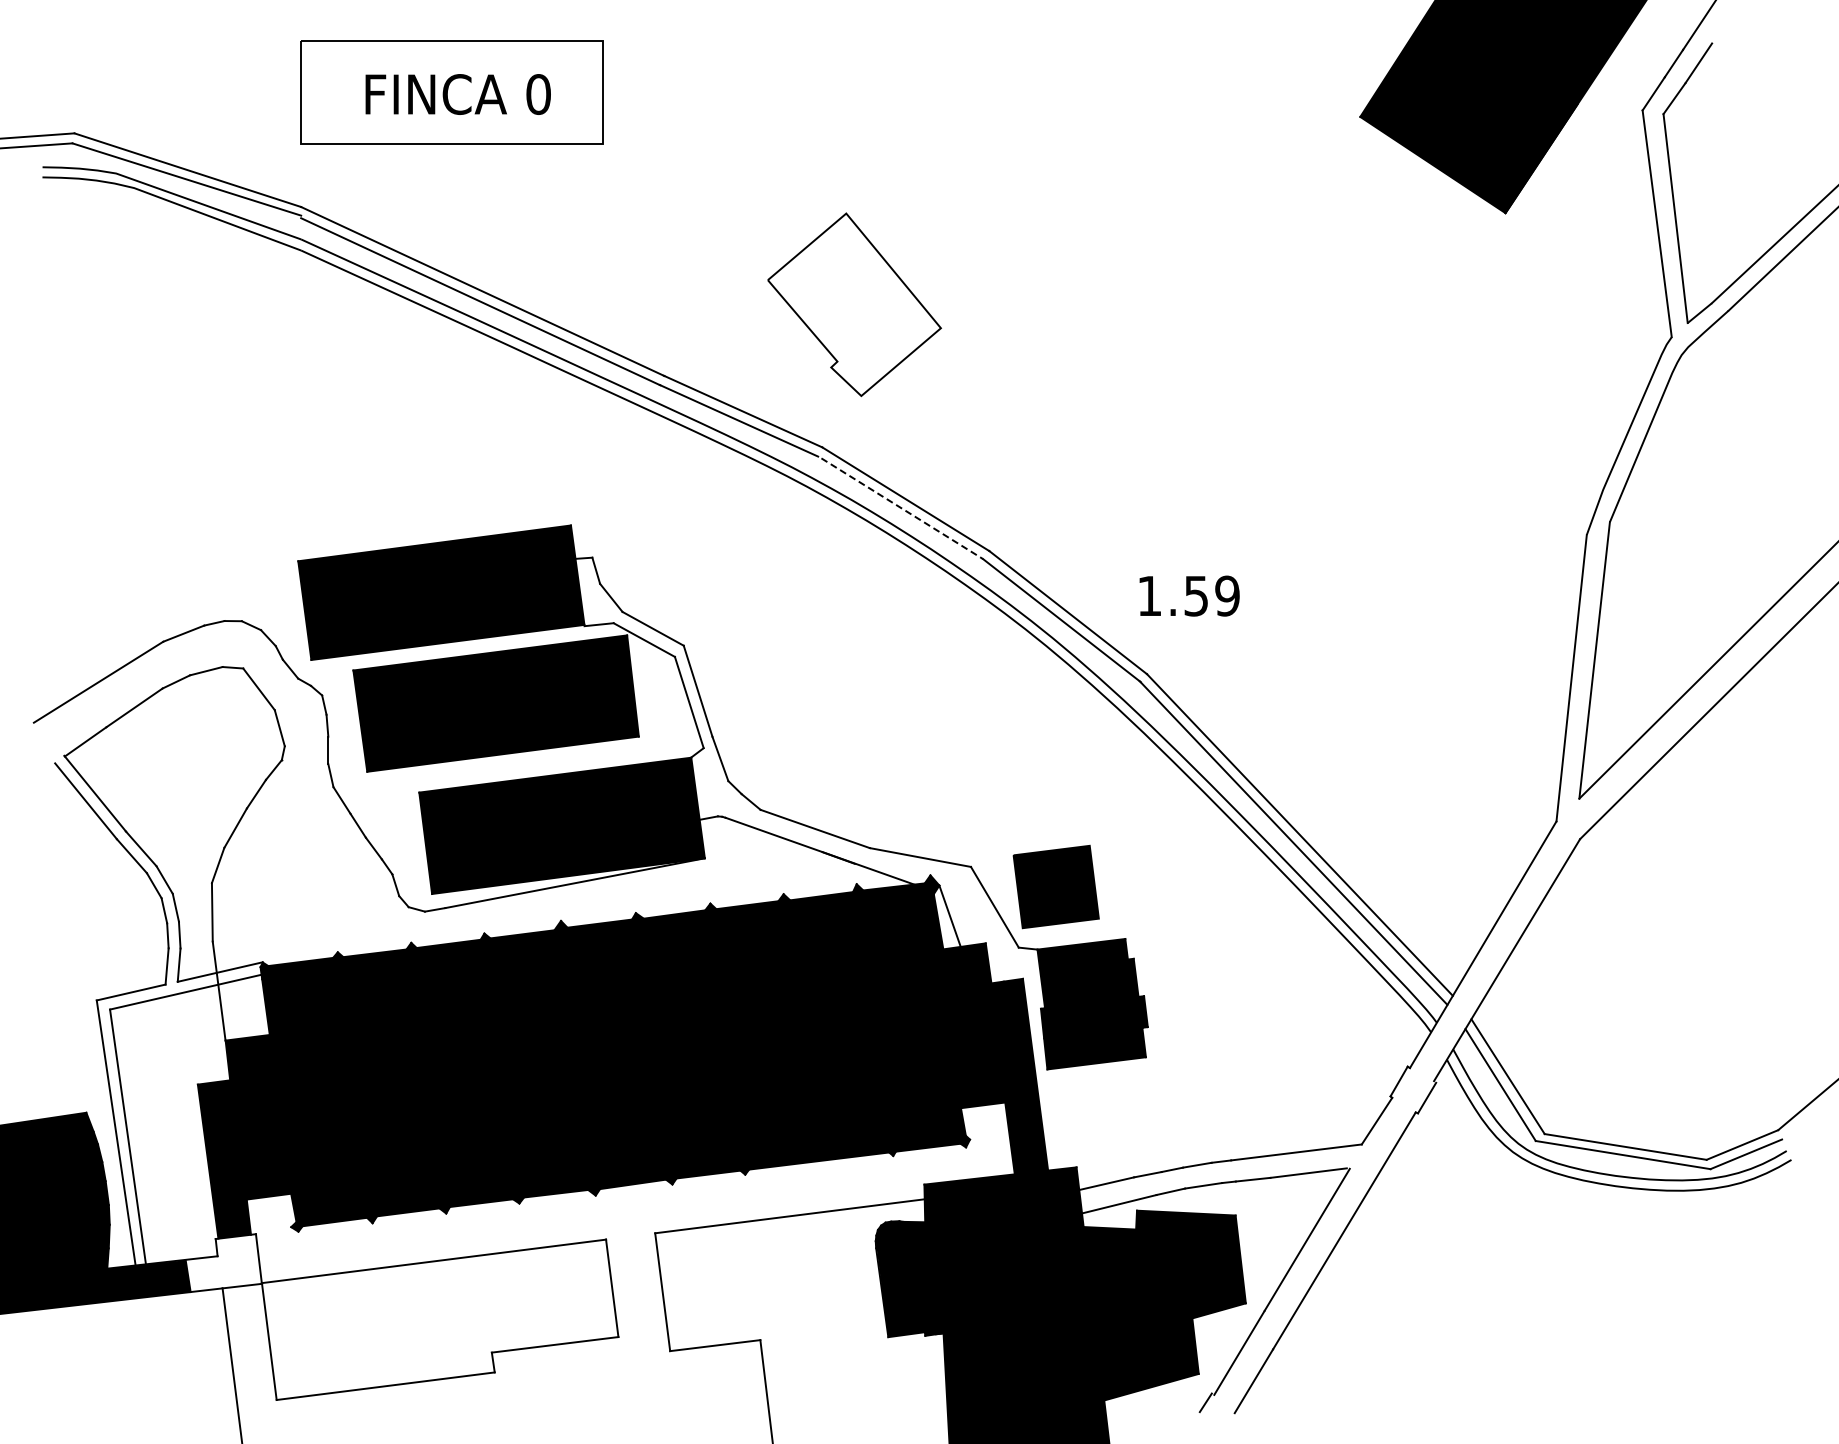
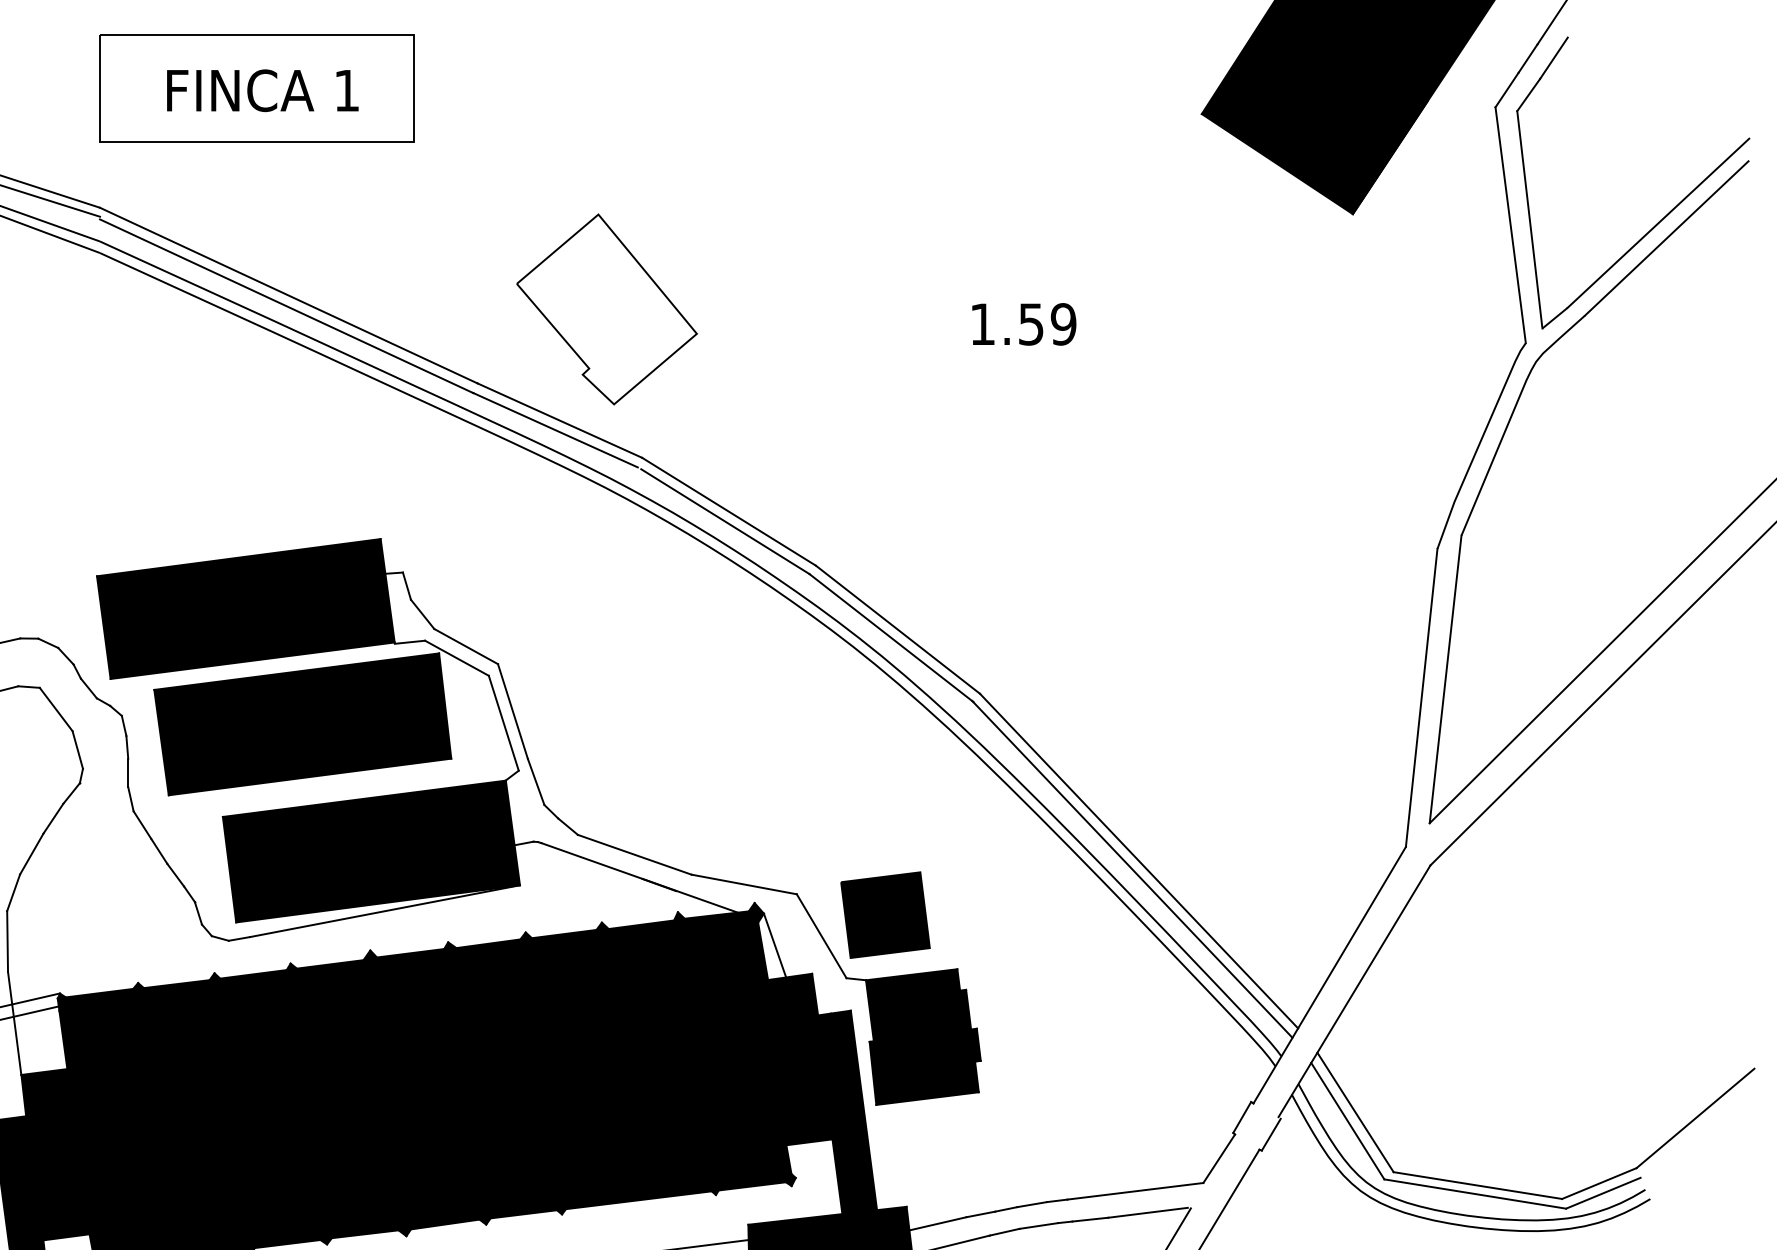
text: (538, 94) -> (346, 90), 0 -> 1
part: (854, 304) -> (606, 309), moved
line: (902, 509) -> (725, 522), dashed -> solid
text: (1189, 595) -> (1024, 323), moved

